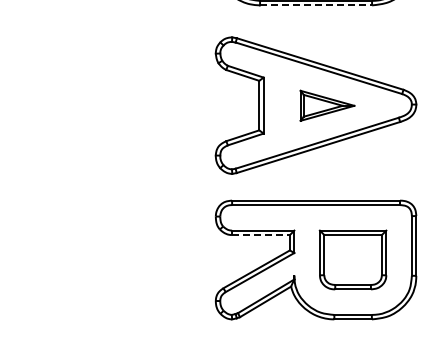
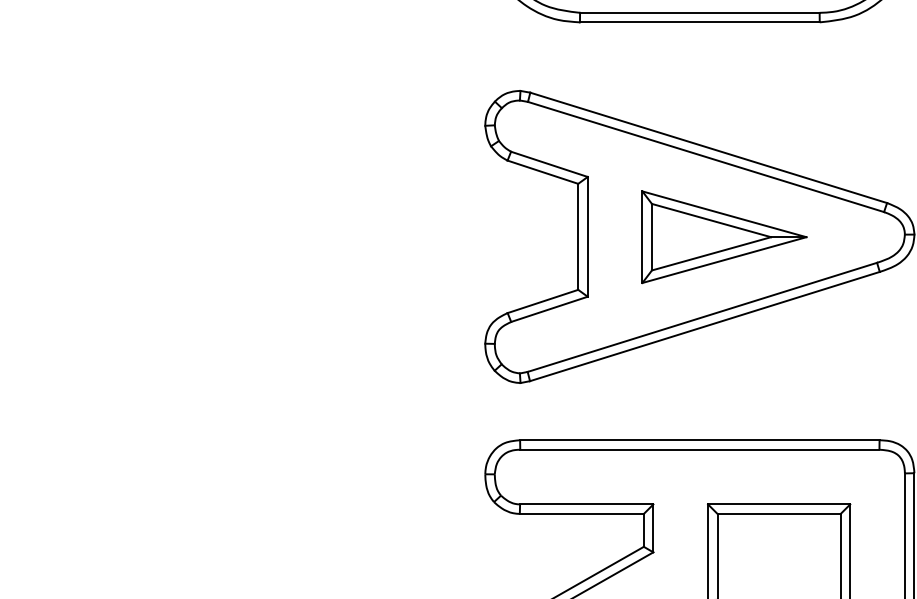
line: (316, 5) -> (700, 22), dashed -> solid
part: (327, 105) -> (724, 236), size x1.43
line: (260, 235) -> (580, 514), dashed -> solid

